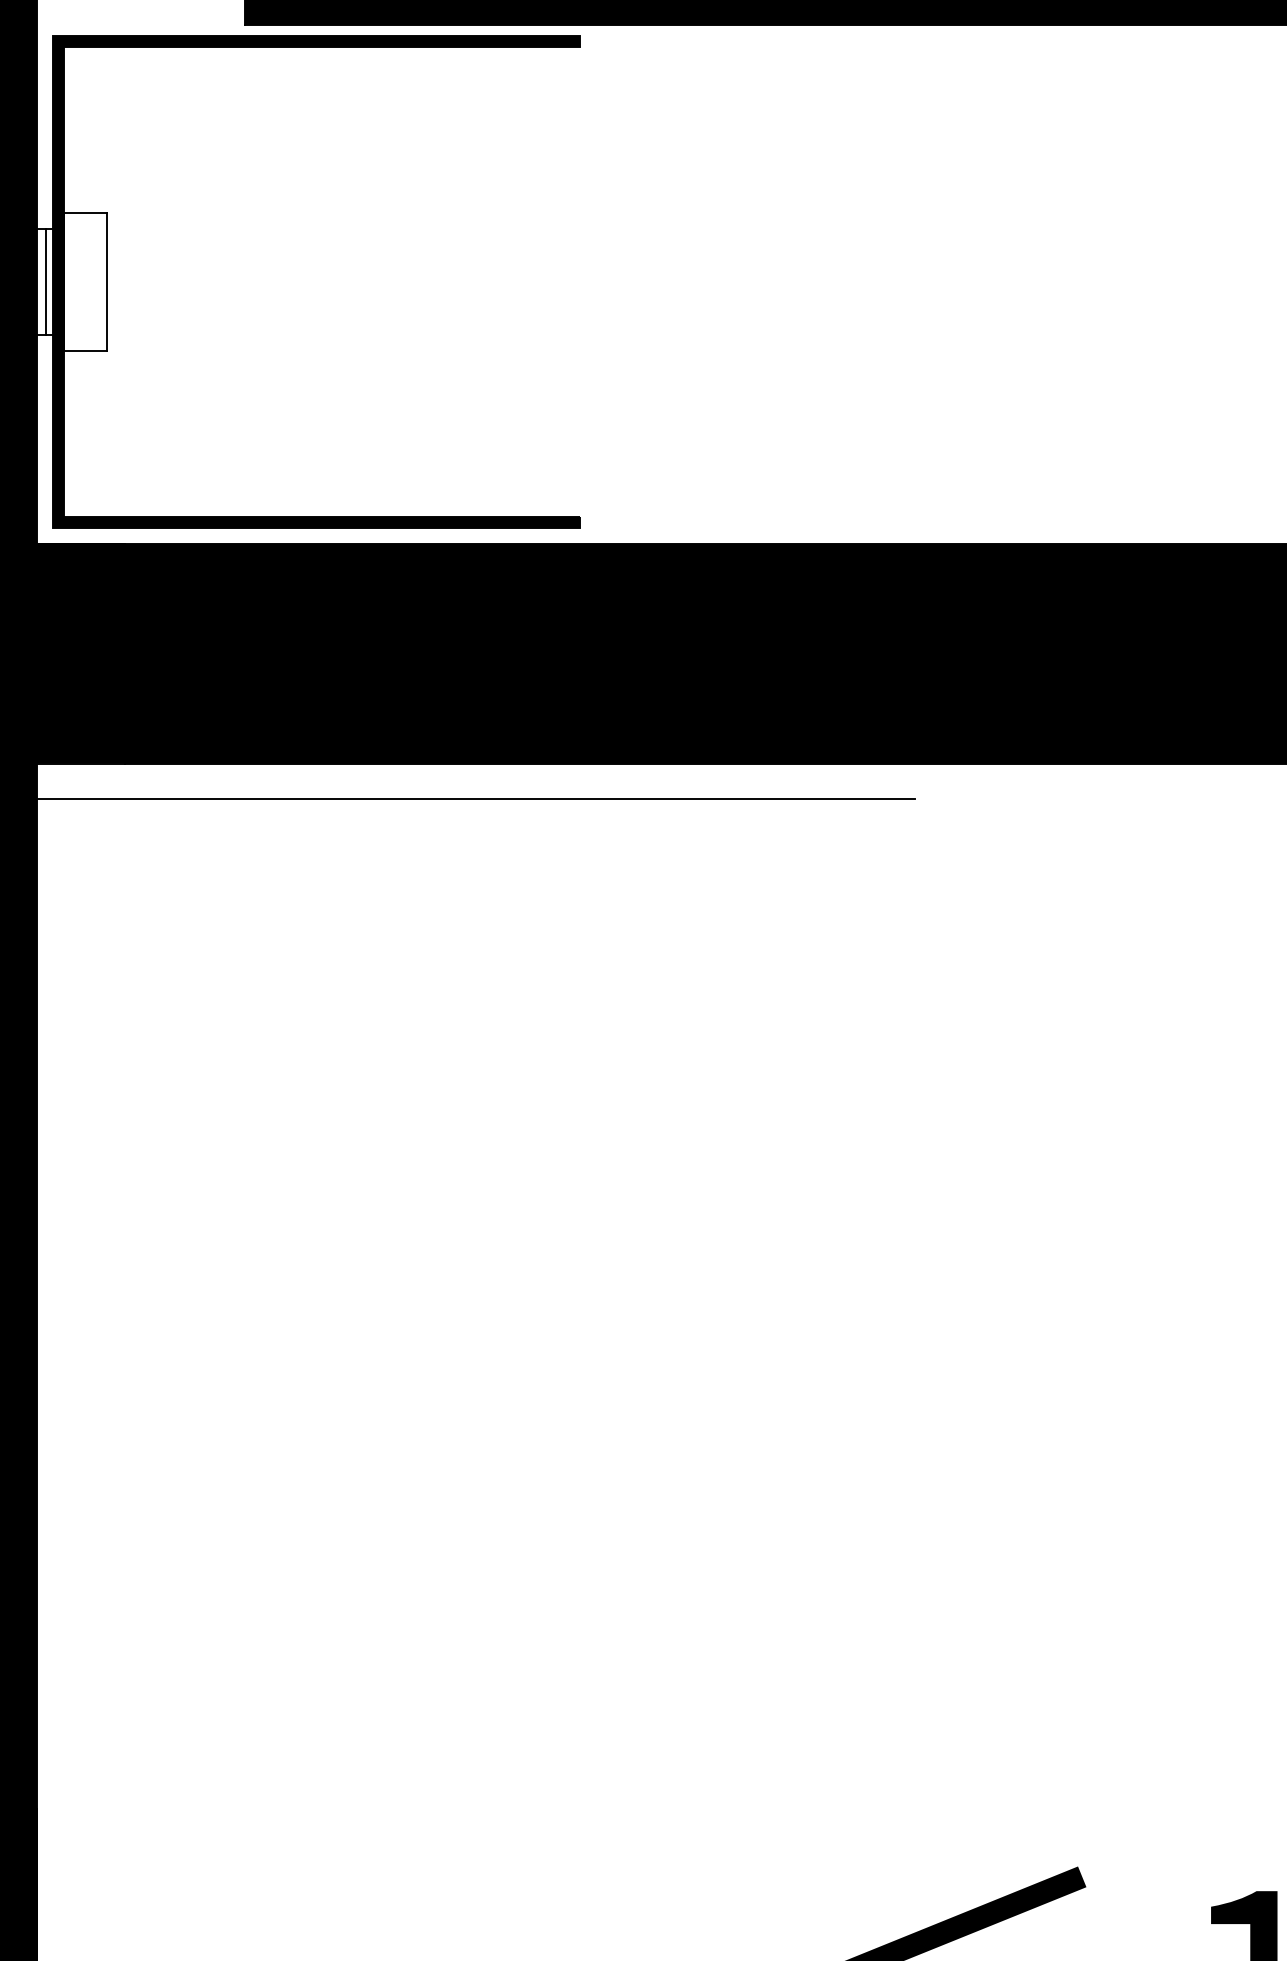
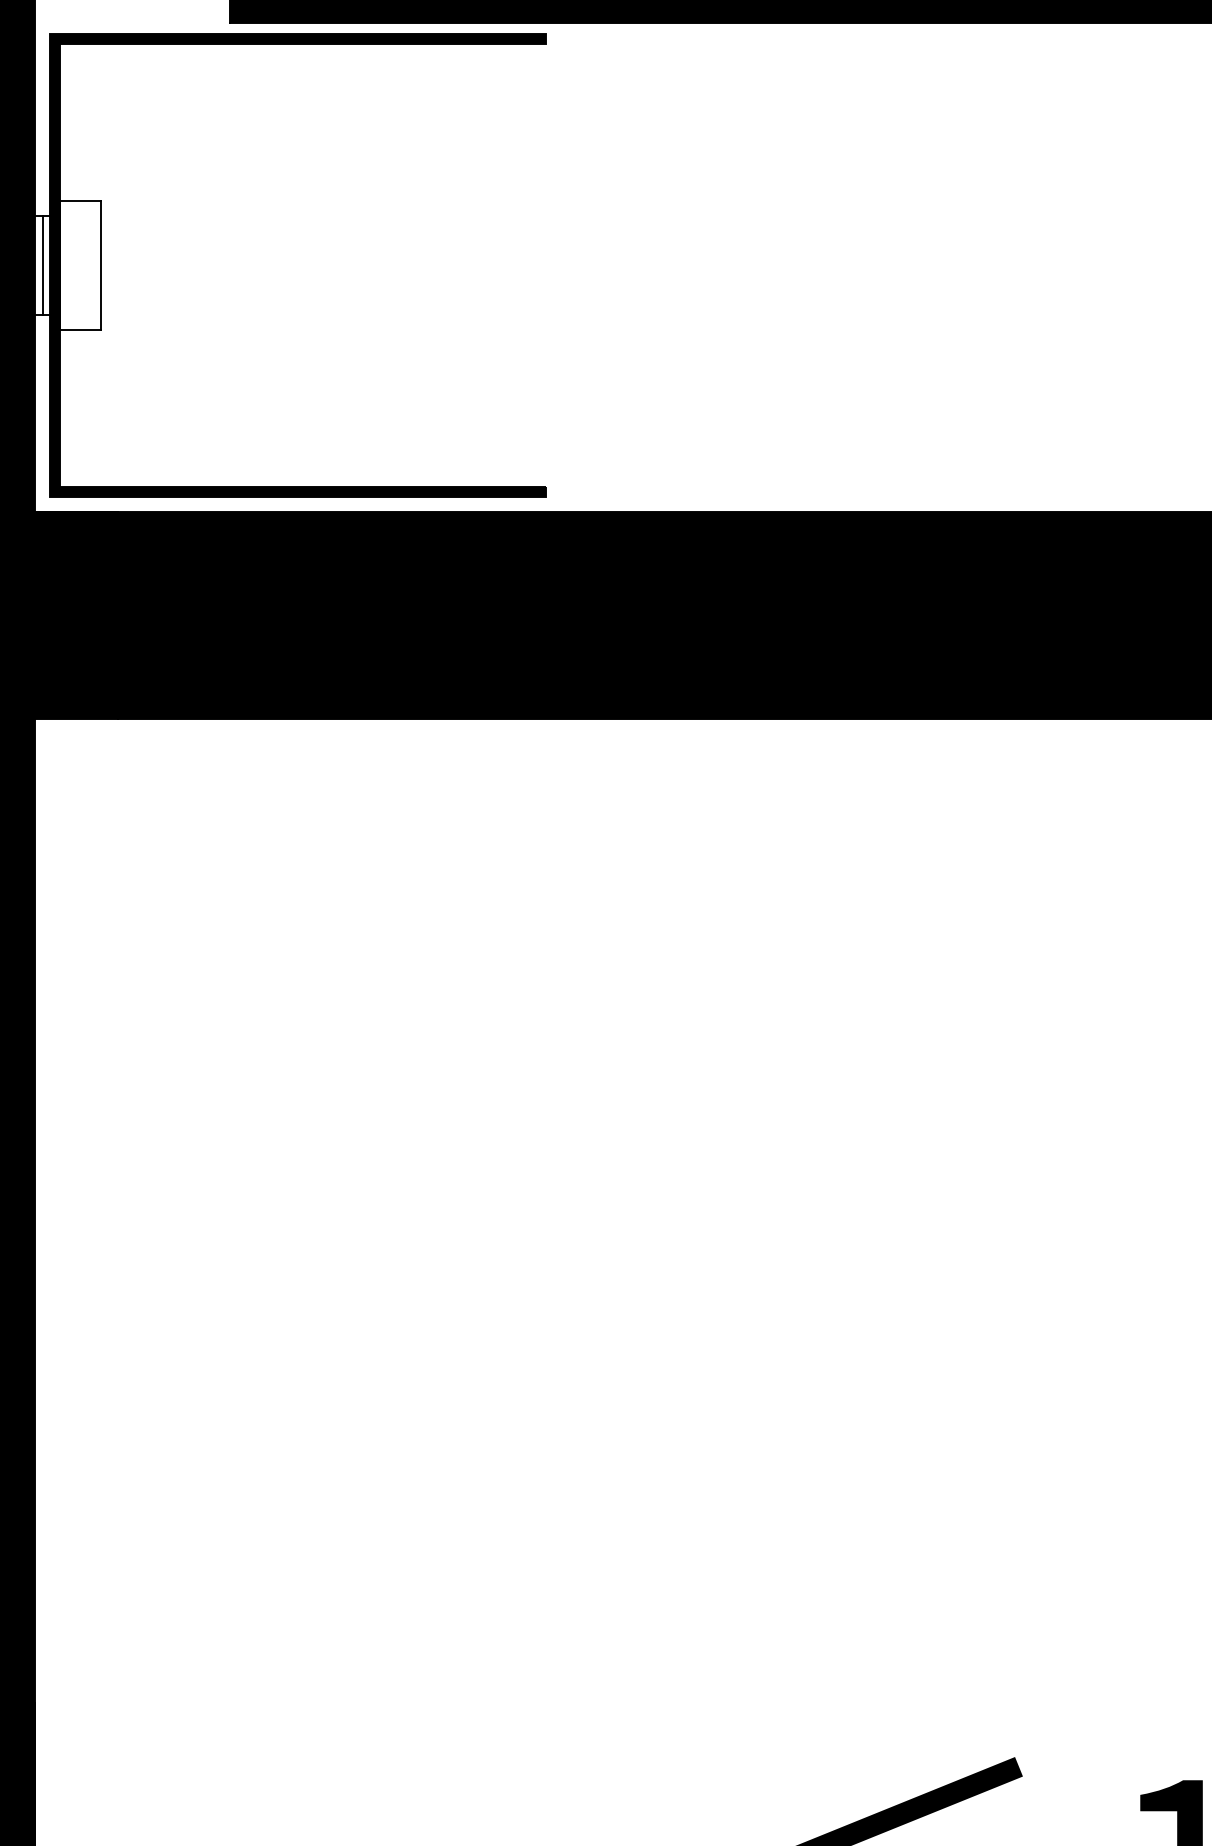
line: (476, 798) -> (448, 751), removed

